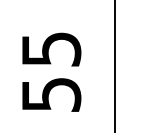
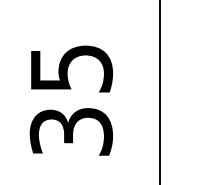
text: (50, 94) -> (70, 131), 55 -> 35

